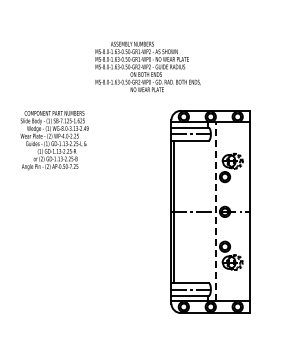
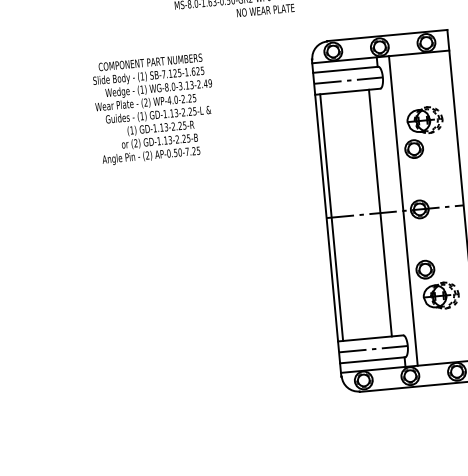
text: (54, 140) -> (154, 109), moved
line: (202, 211) -> (380, 212), added
line: (215, 211) -> (403, 210), dashed -> solid

